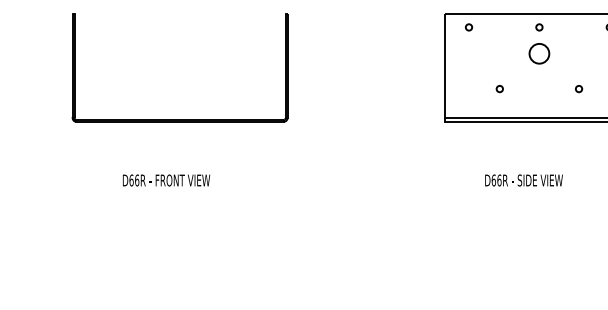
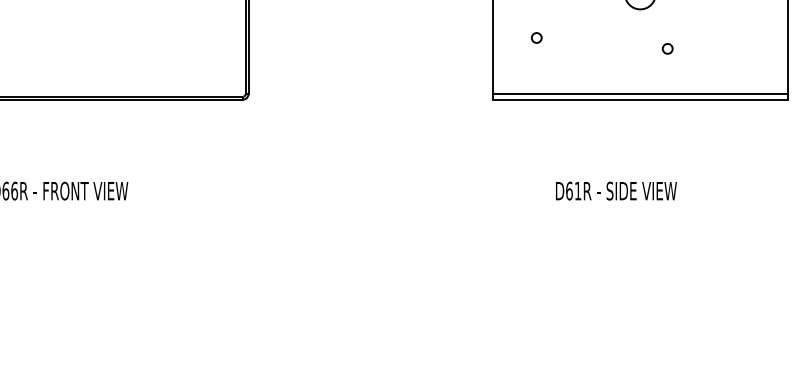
circle: (499, 89) -> (536, 38), moved
circle: (579, 89) -> (668, 49), moved
text: (499, 180) -> (578, 191), D66R -> D61R

